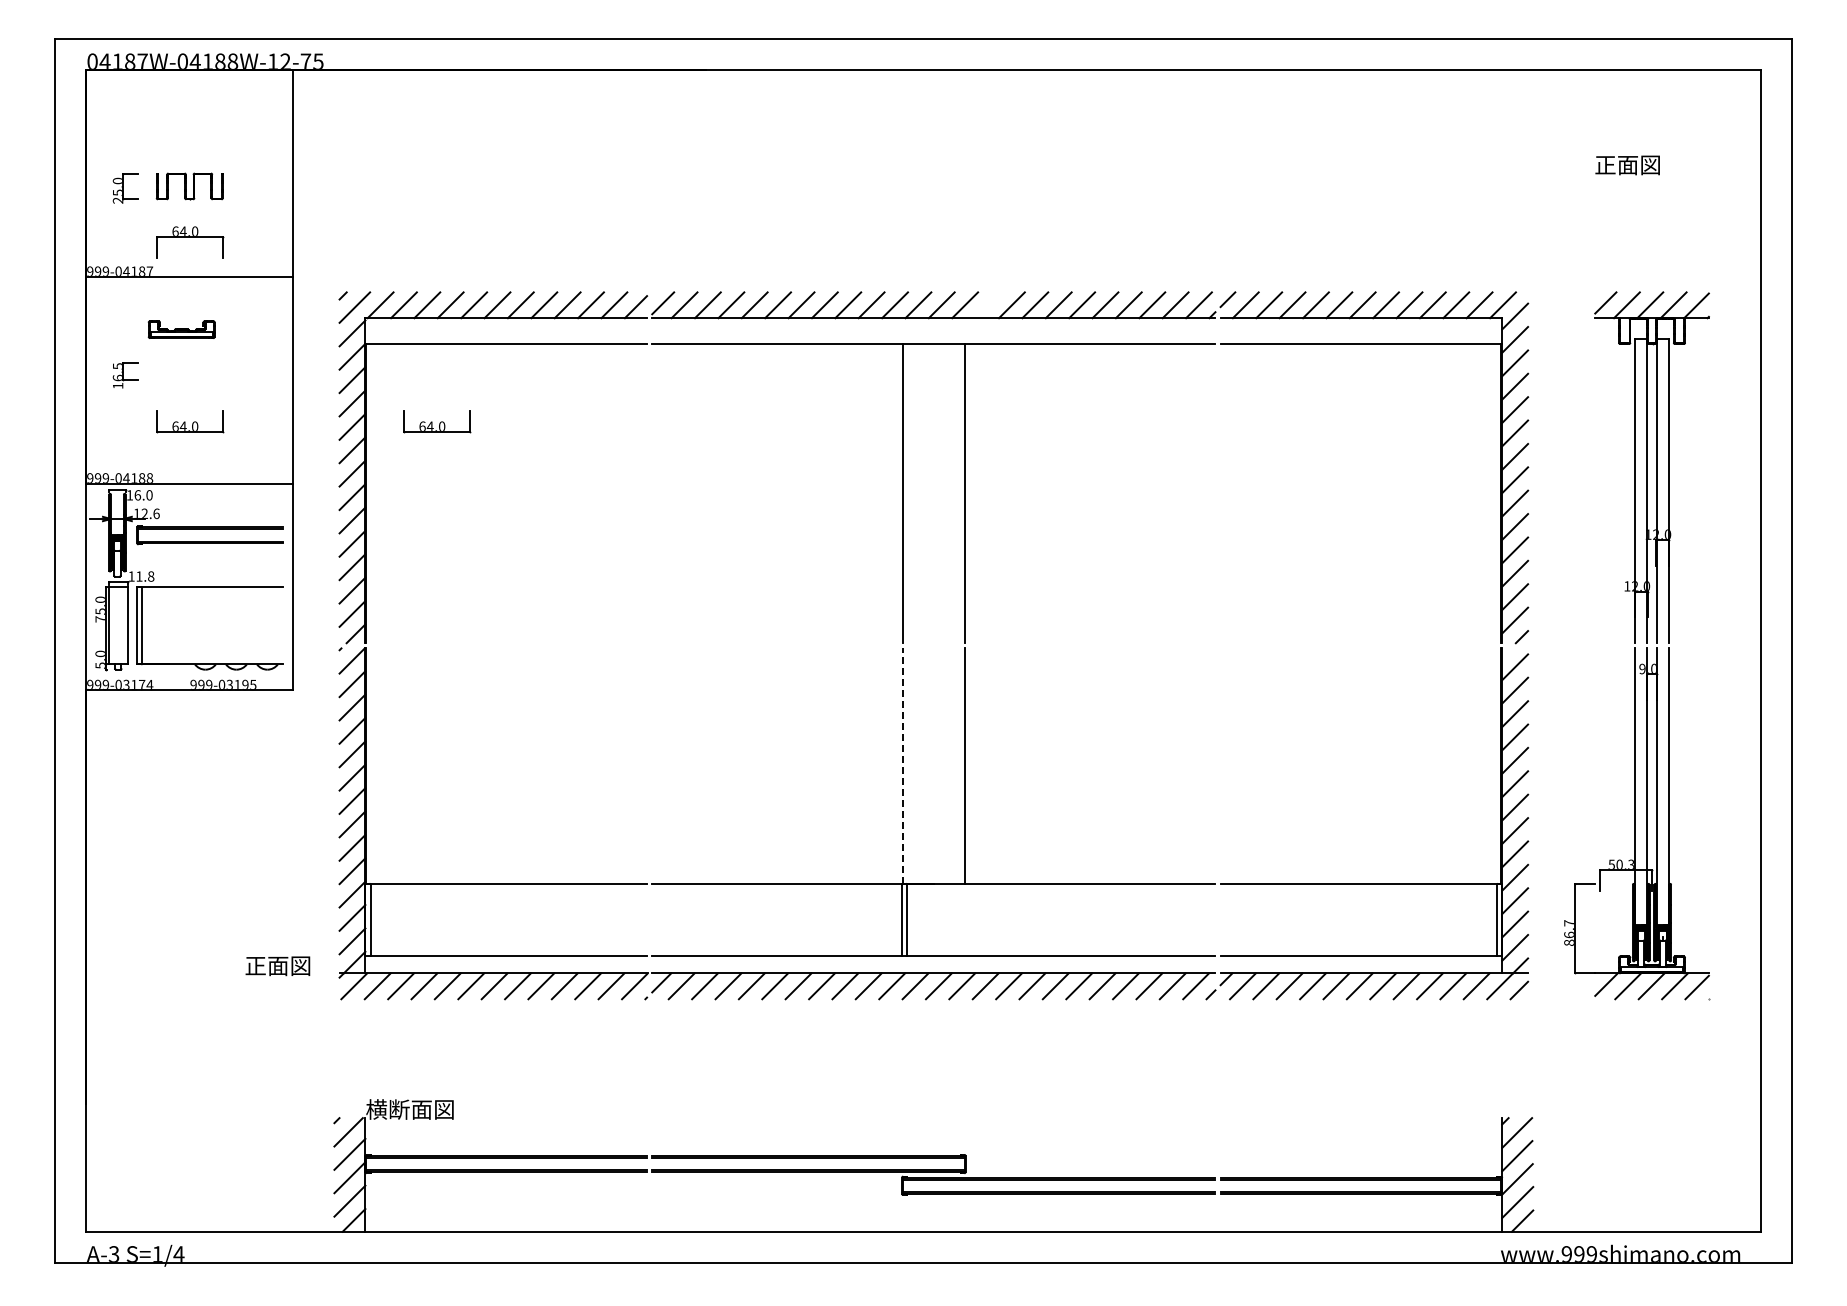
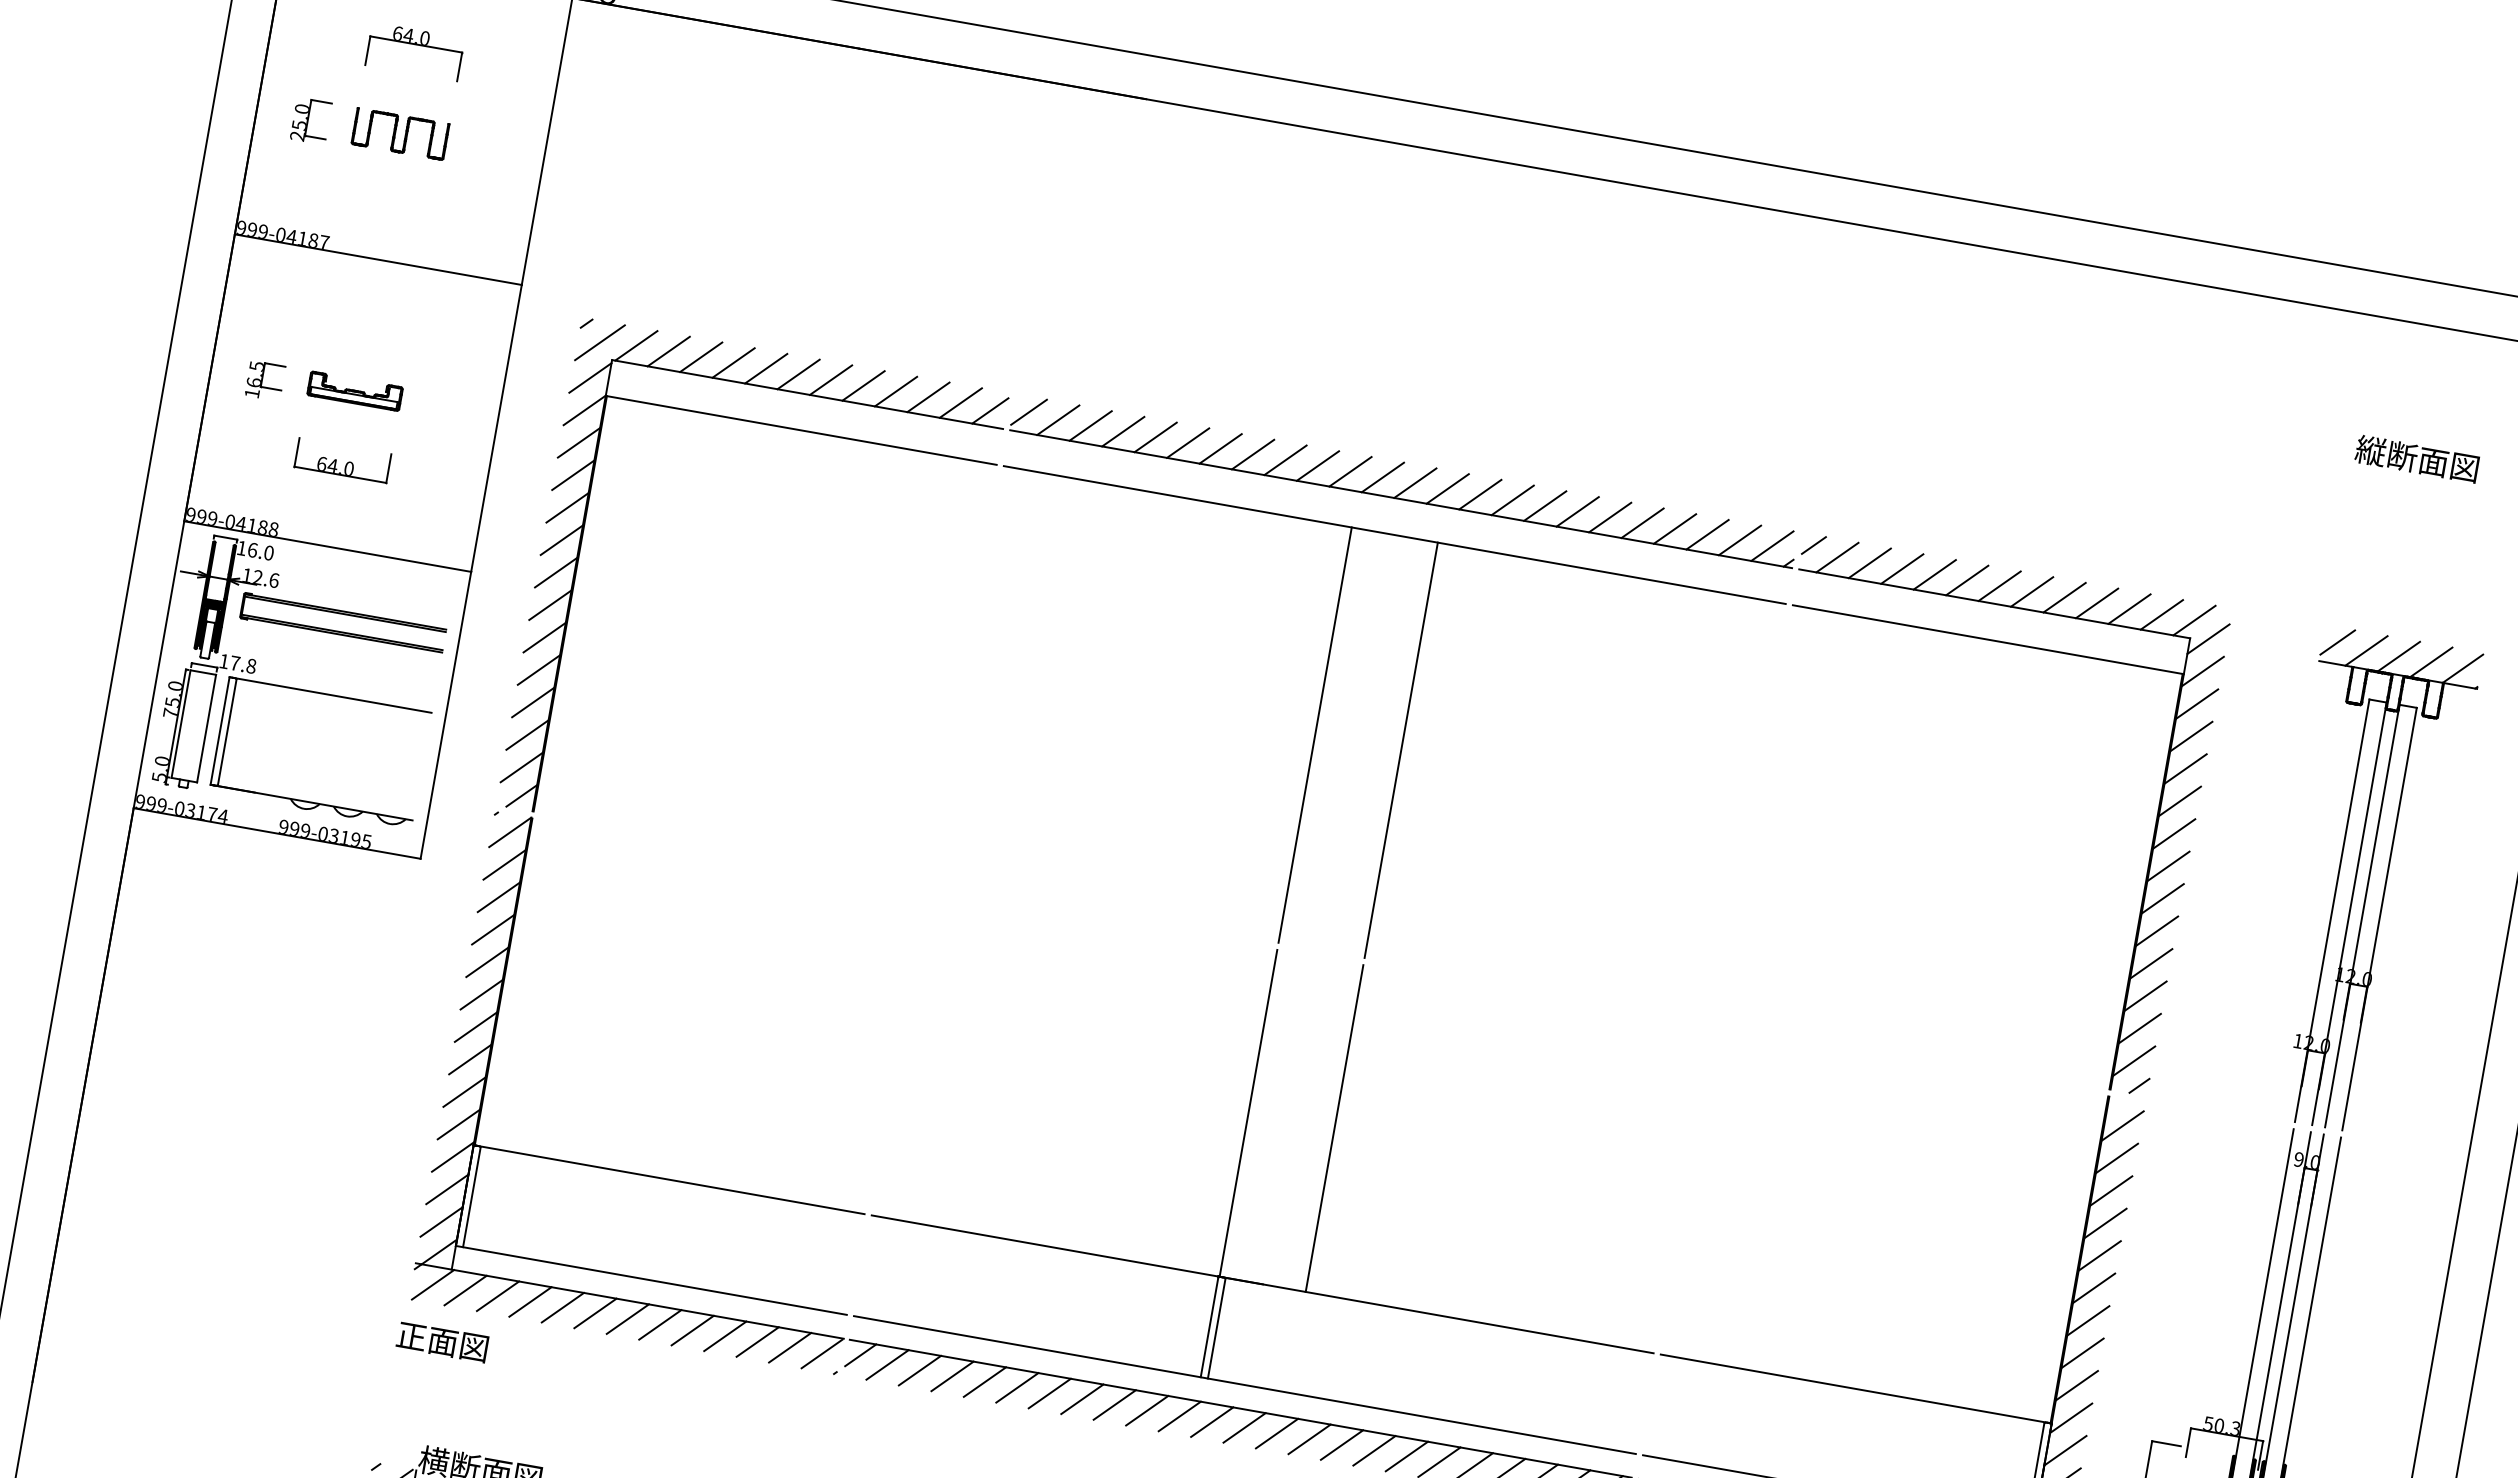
text: (1638, 164) -> (2416, 458), 正面図 -> 縦断面図
part: (190, 242) -> (415, 52), moved
line: (988, 305) -> (1480, 494), added
part: (181, 329) -> (354, 390), moved
part: (437, 421) -> (686, 521), removed
text: (139, 576) -> (235, 663), 11.8 -> 17.8
line: (902, 766) -> (1247, 1113), dashed -> solid
text: (277, 966) -> (441, 1342), moved

